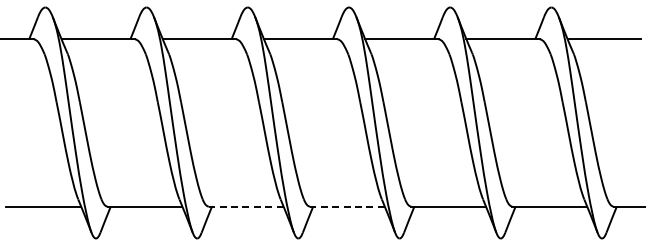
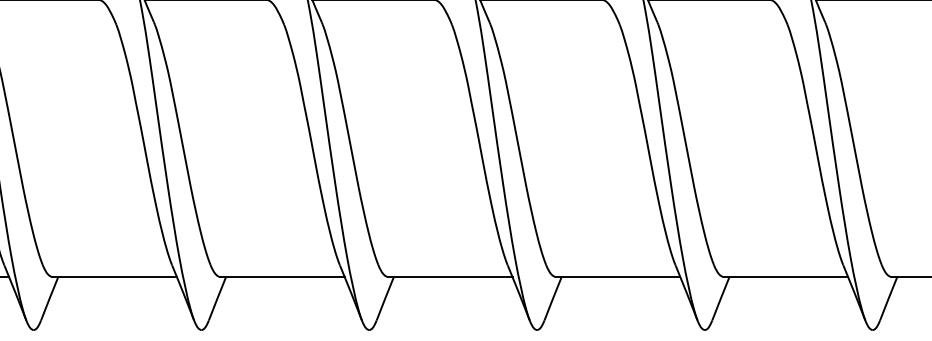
line: (245, 206) -> (281, 276), dashed -> solid
line: (346, 206) -> (449, 276), dashed -> solid

